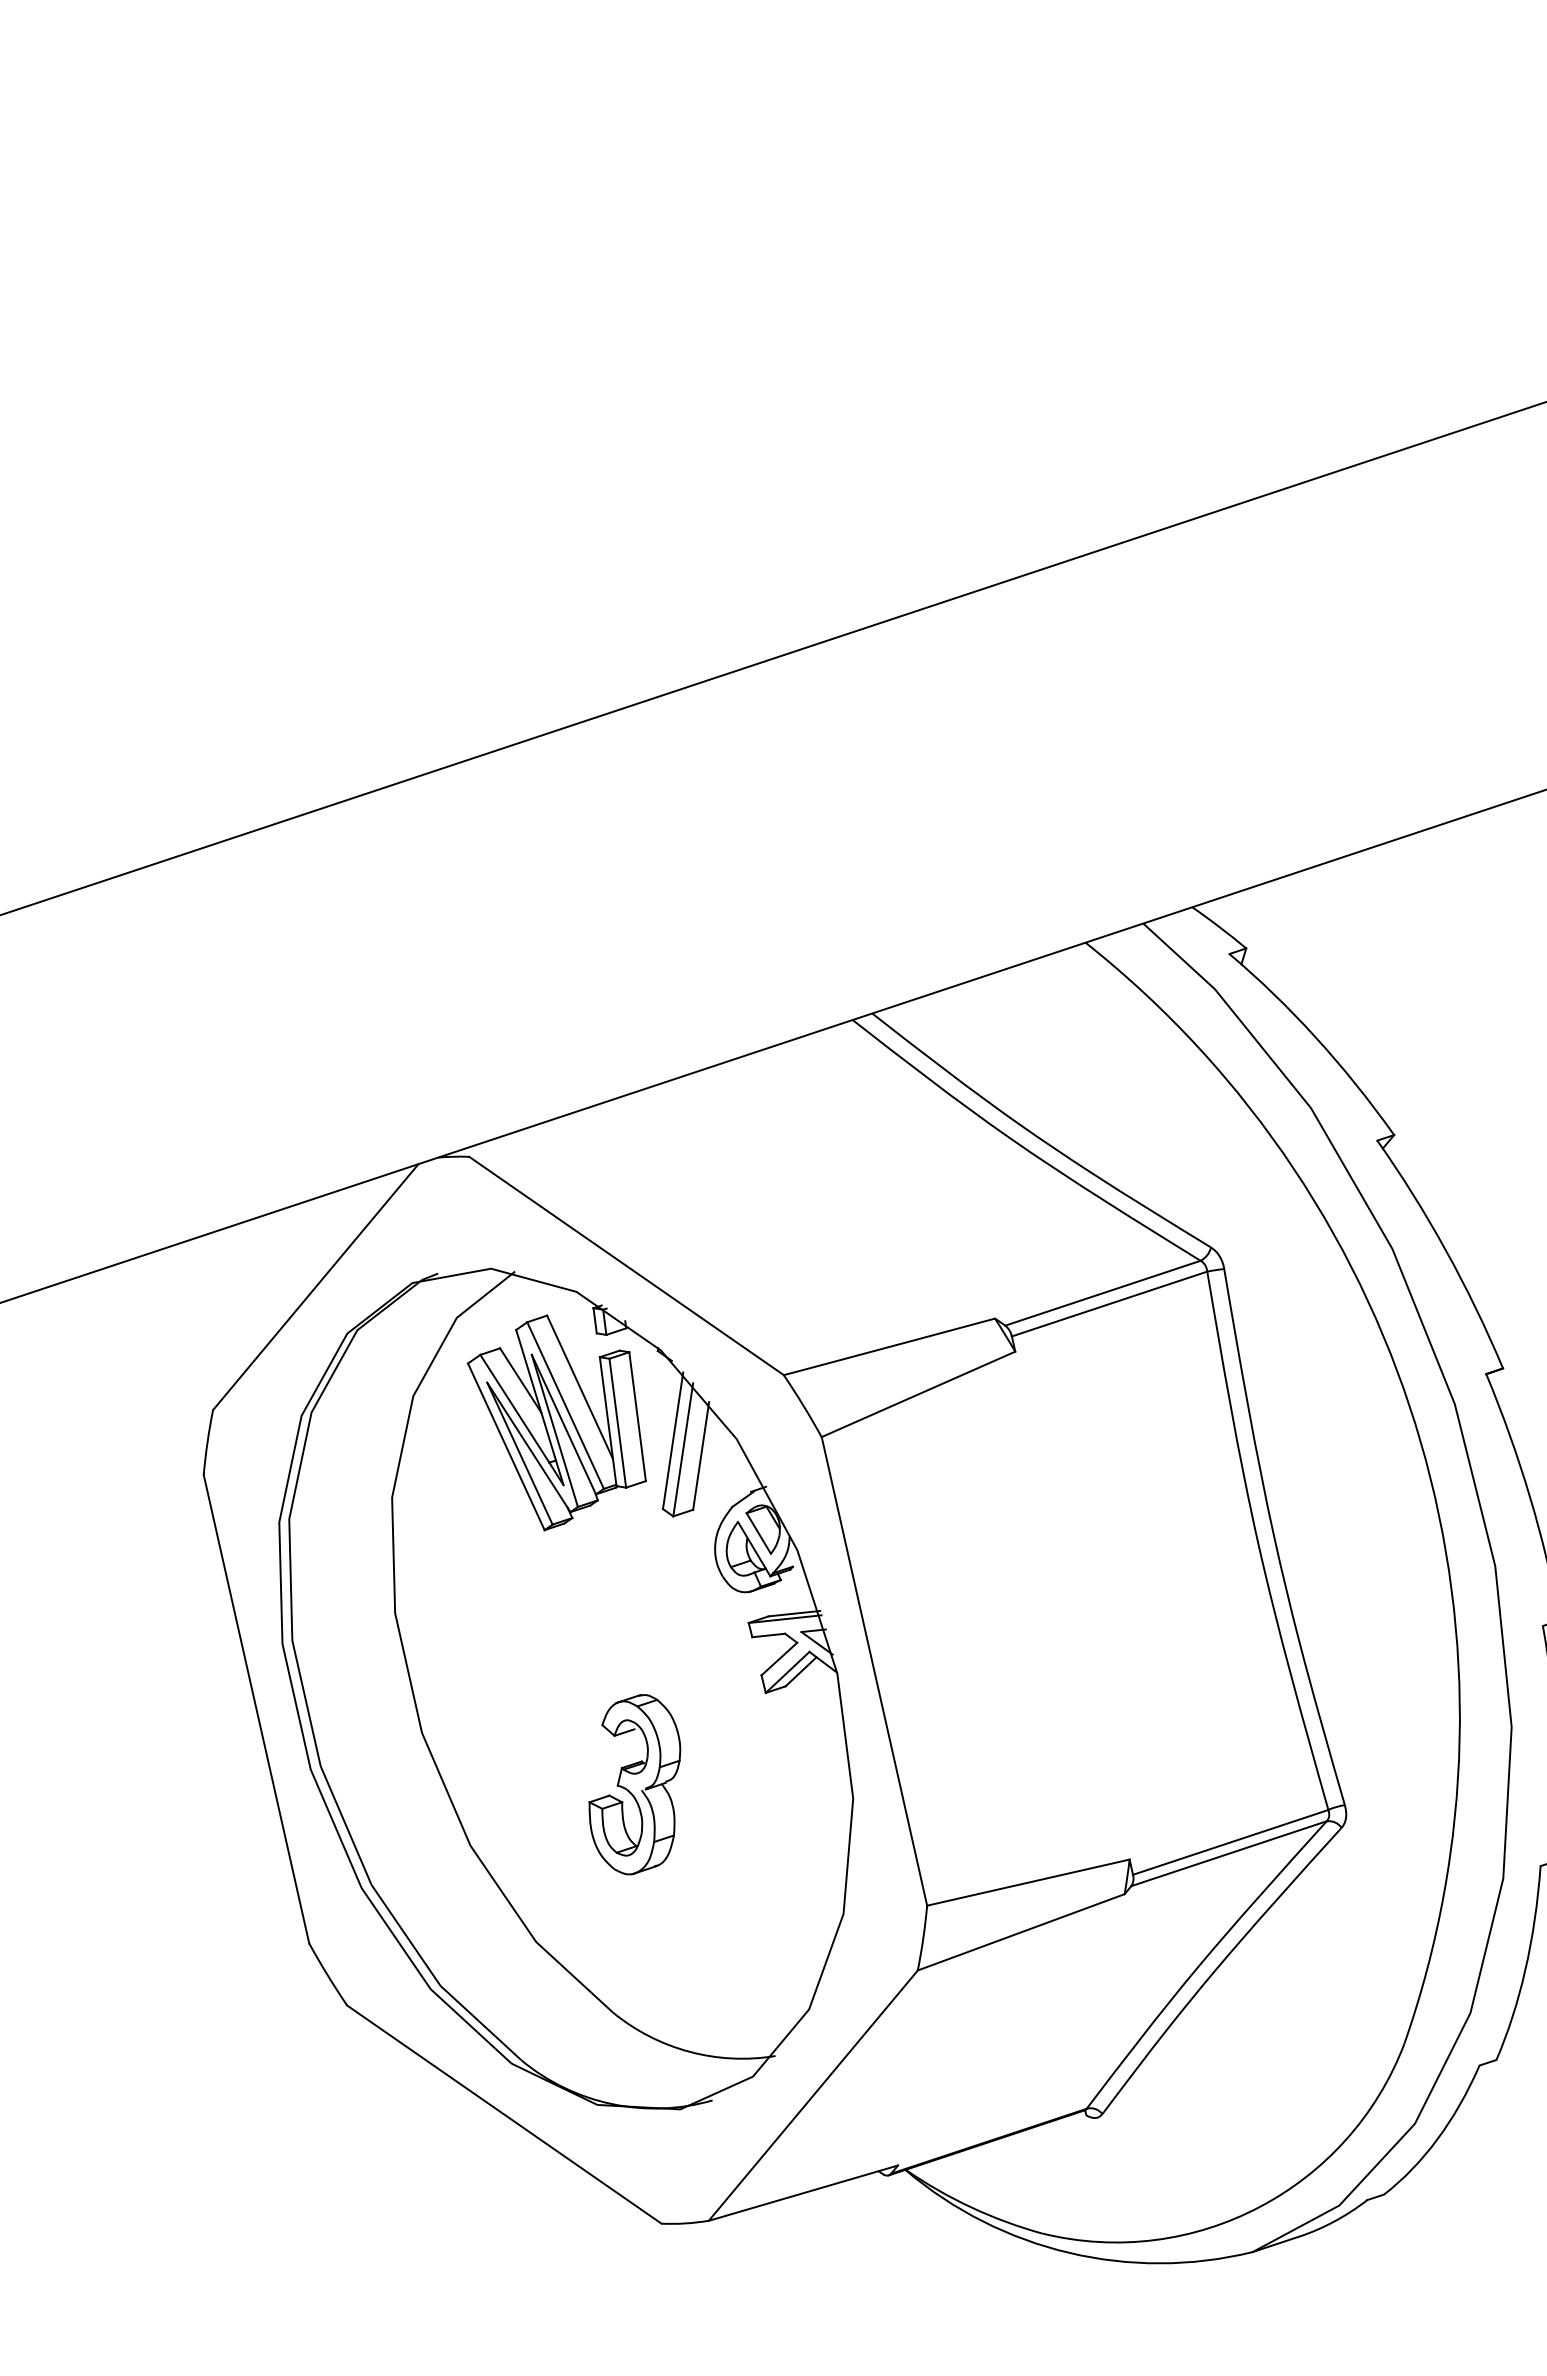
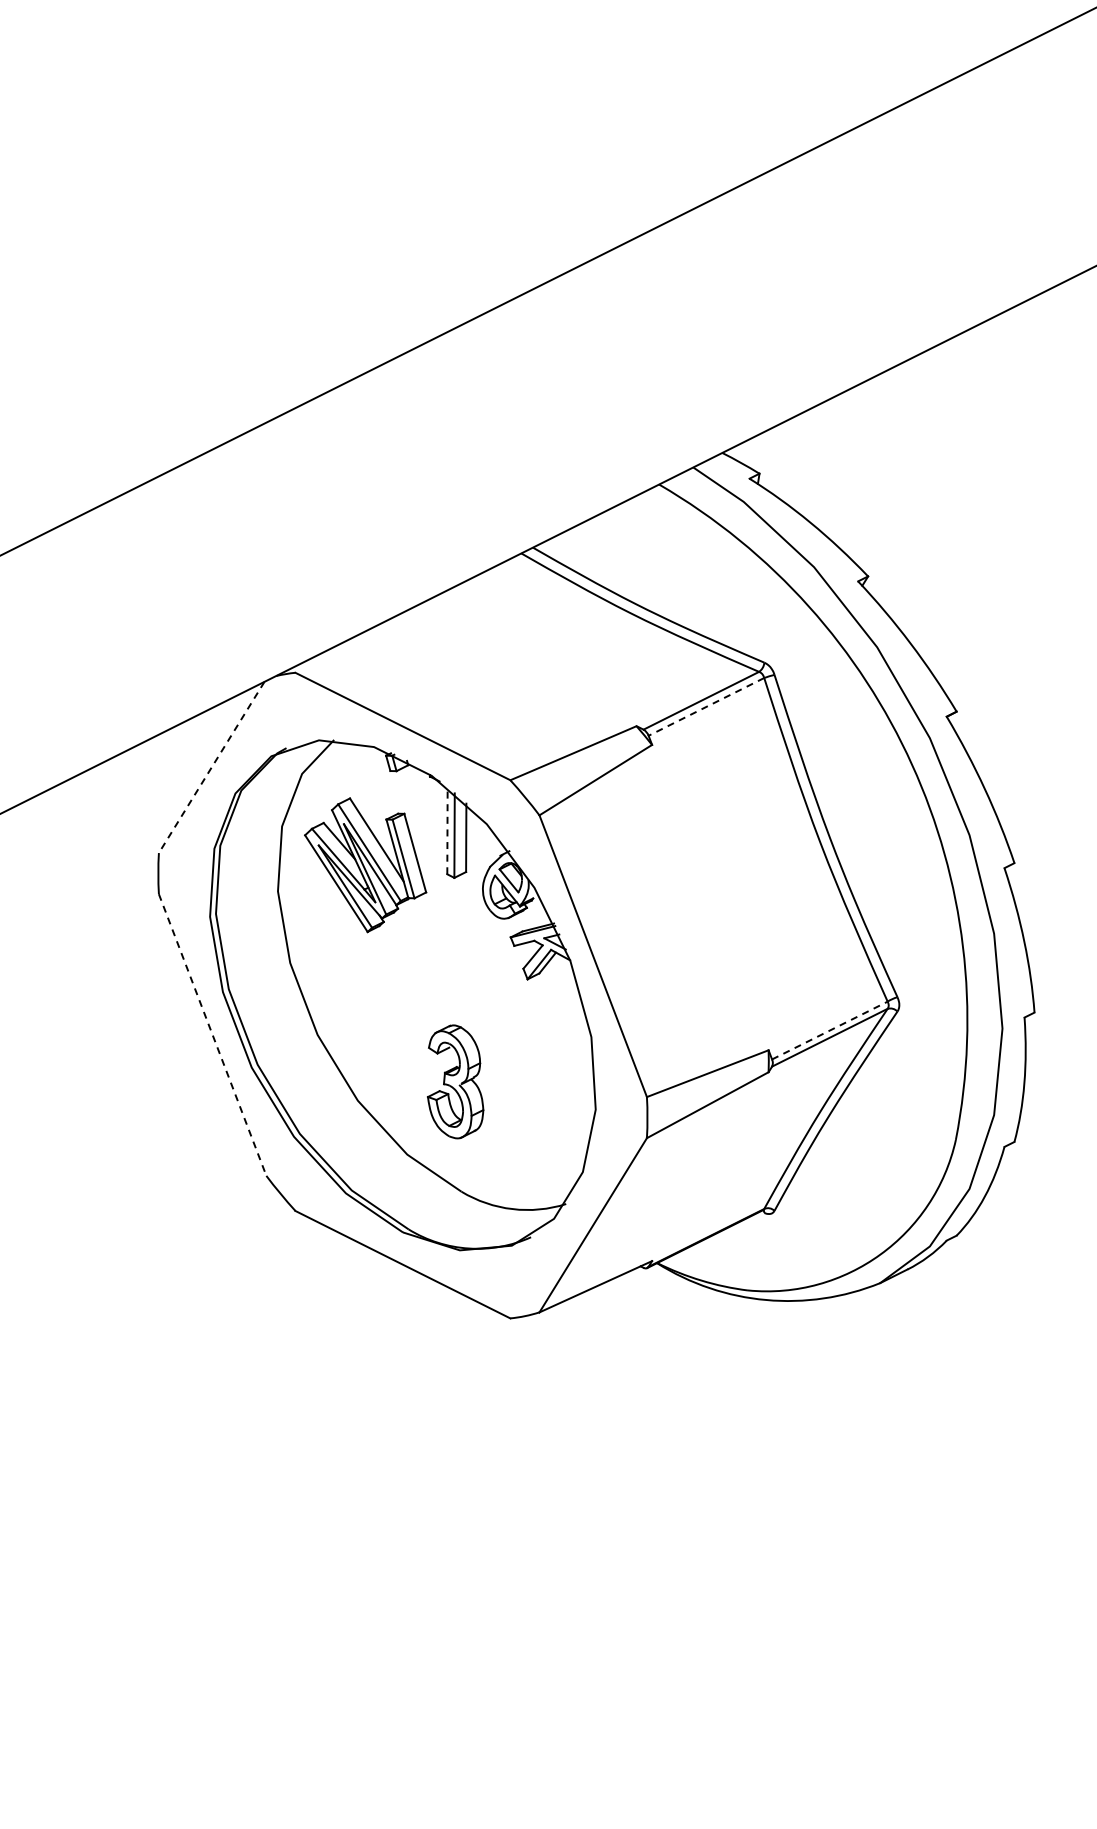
line: (315, 1287) -> (211, 767), solid -> dashed
line: (1109, 1303) -> (706, 706), solid -> dashed
part: (556, 1424) -> (365, 865), moved
line: (673, 1440) -> (447, 830), solid -> dashed
line: (256, 1709) -> (212, 1035), solid -> dashed
part: (636, 1784) -> (455, 1081), moved
line: (1230, 1842) -> (829, 1030), solid -> dashed

